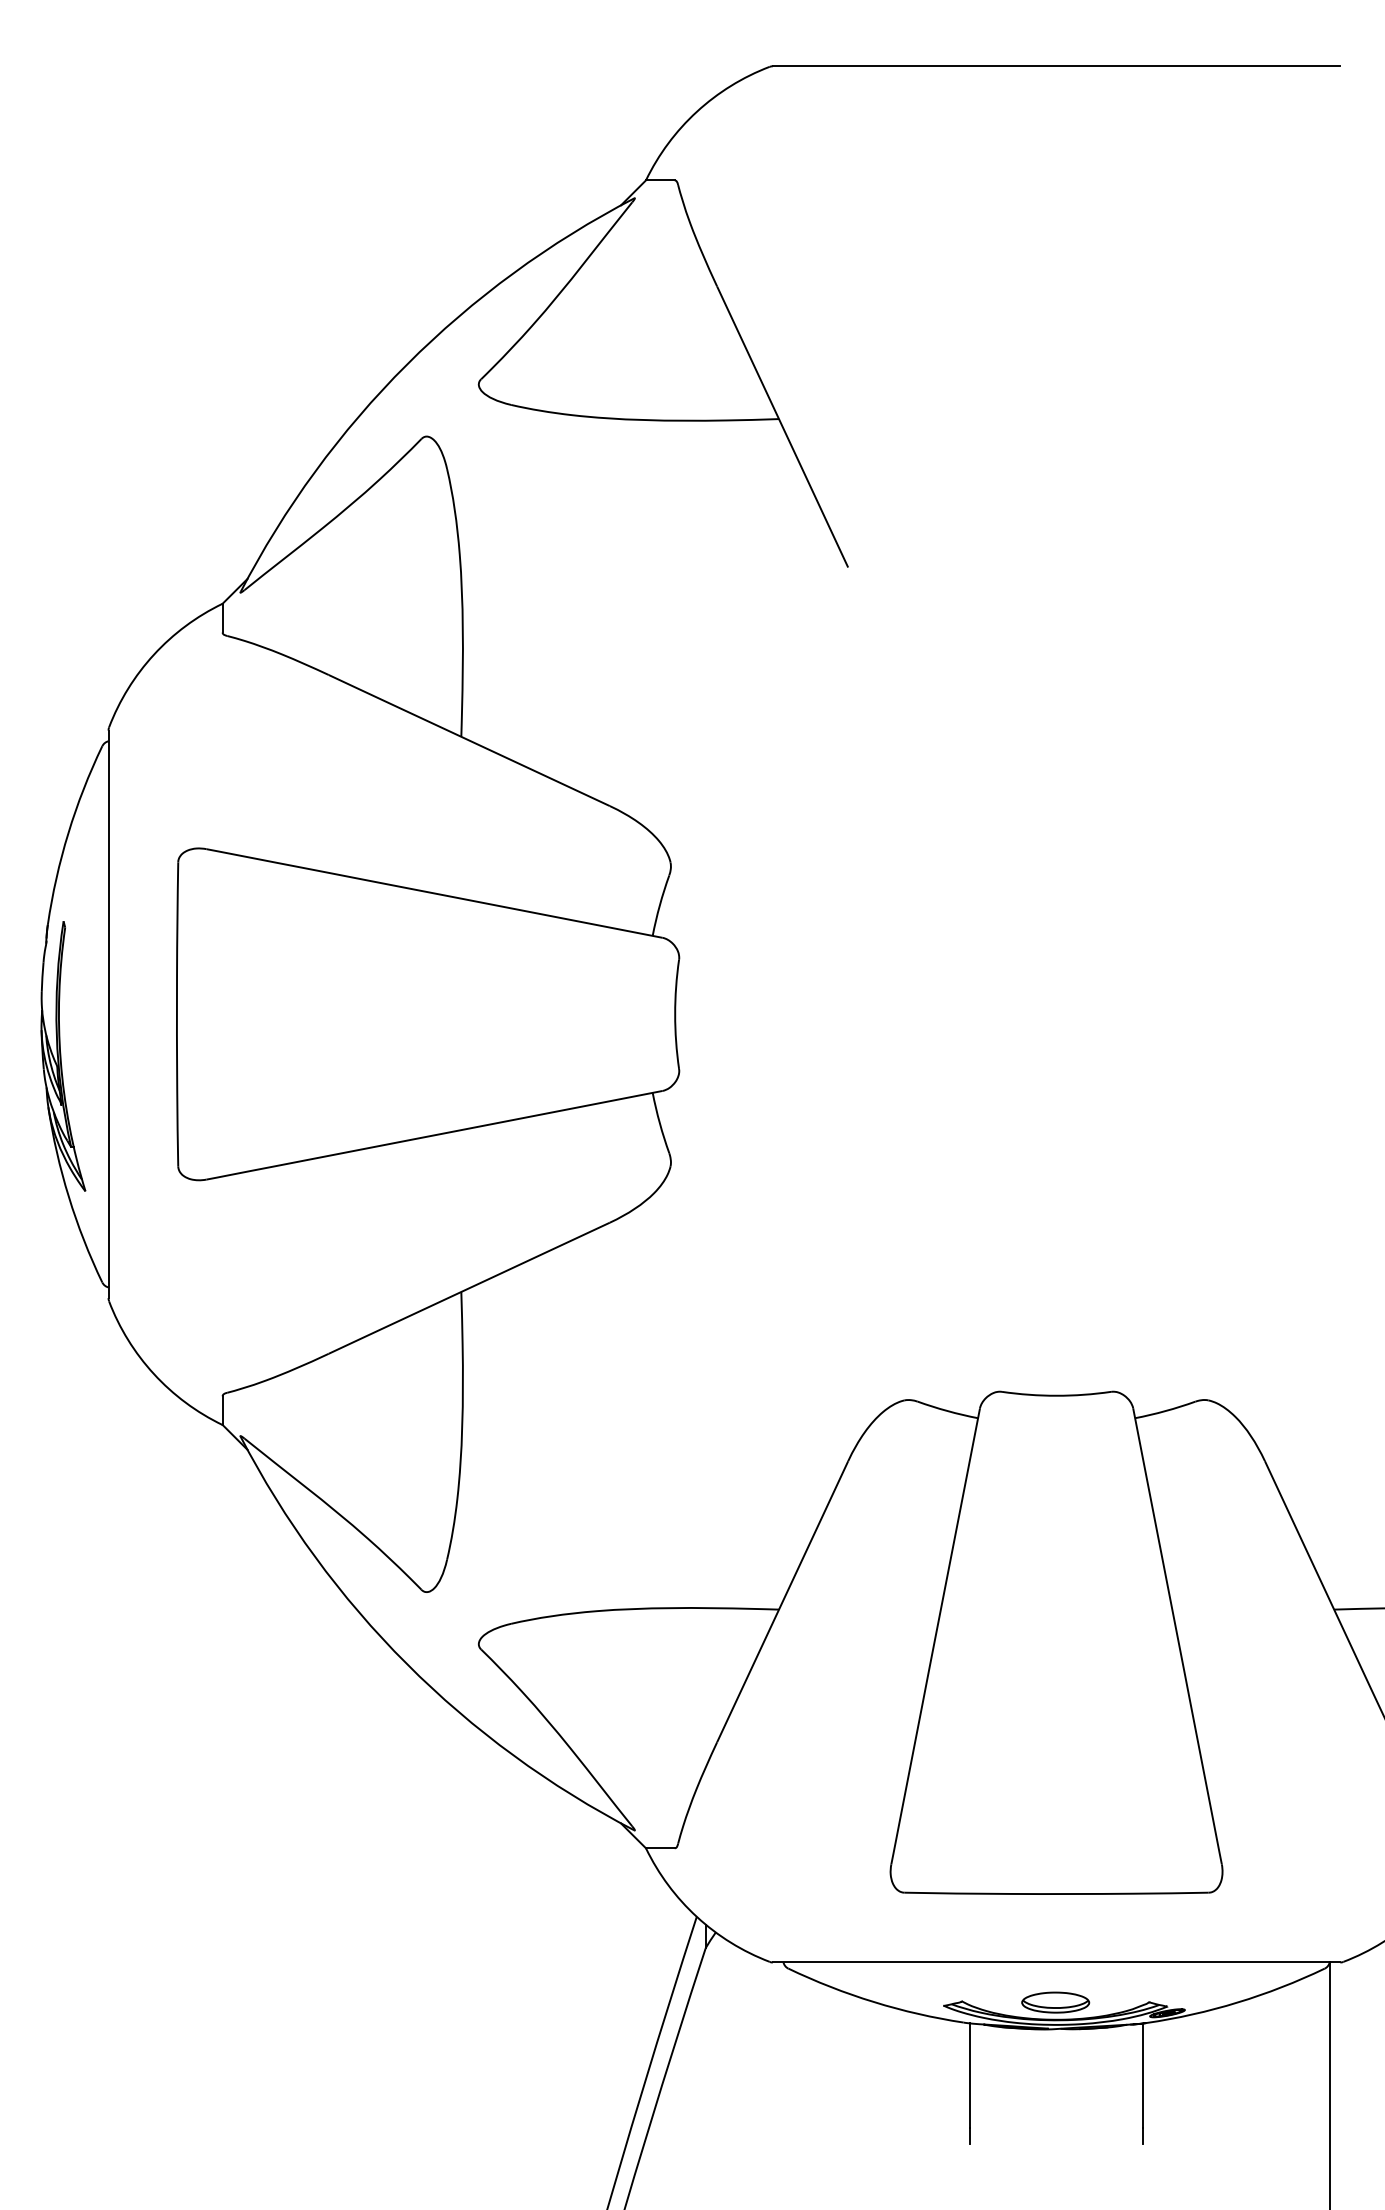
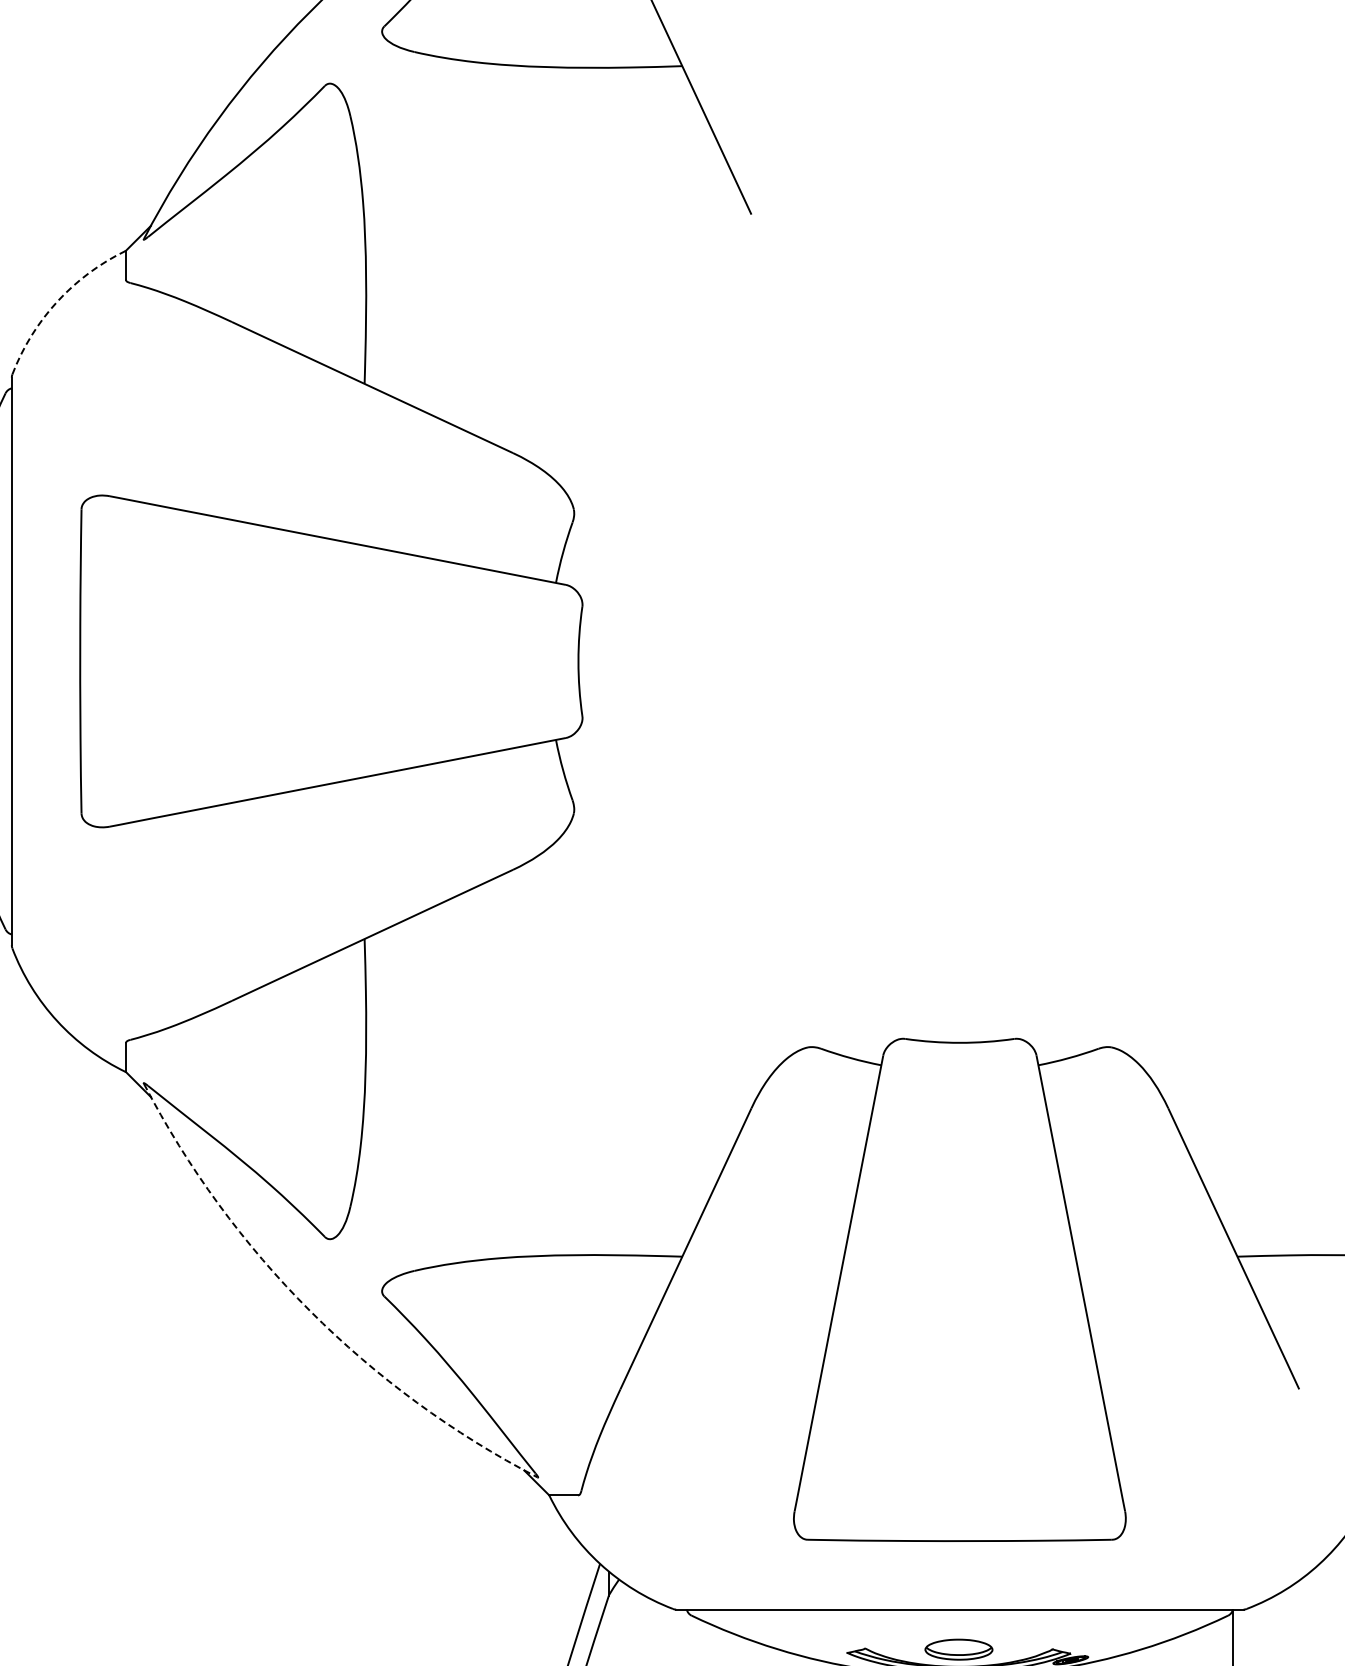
arc: (154, 654) -> (57, 301), solid -> dashed
arc: (406, 1664) -> (309, 1311), solid -> dashed

